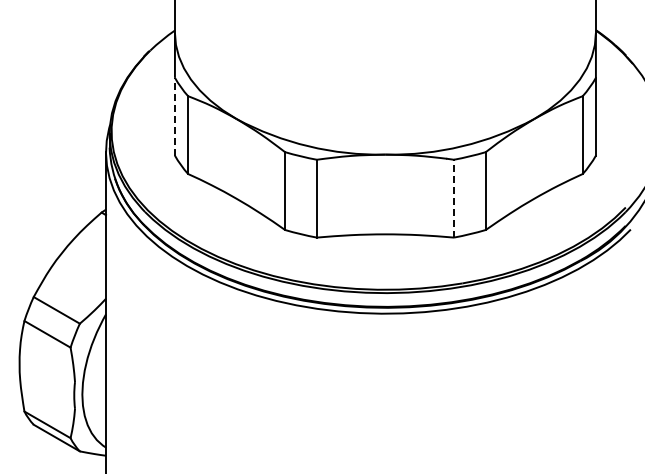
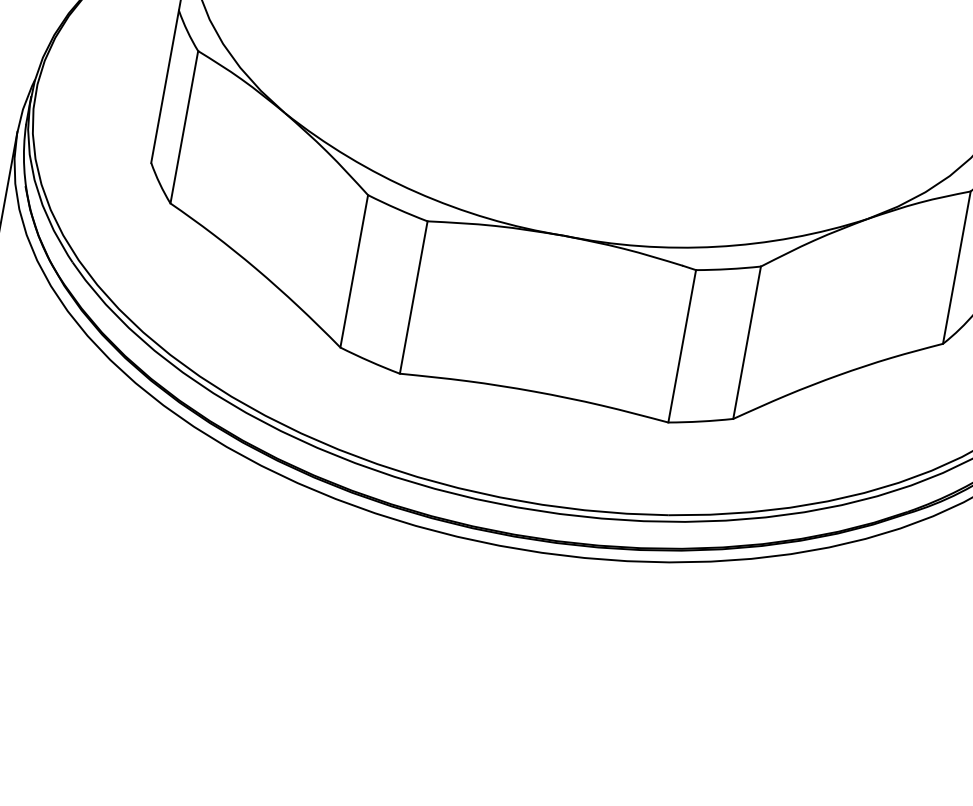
line: (174, 116) -> (164, 86), dashed -> solid
line: (454, 198) -> (683, 346), dashed -> solid

